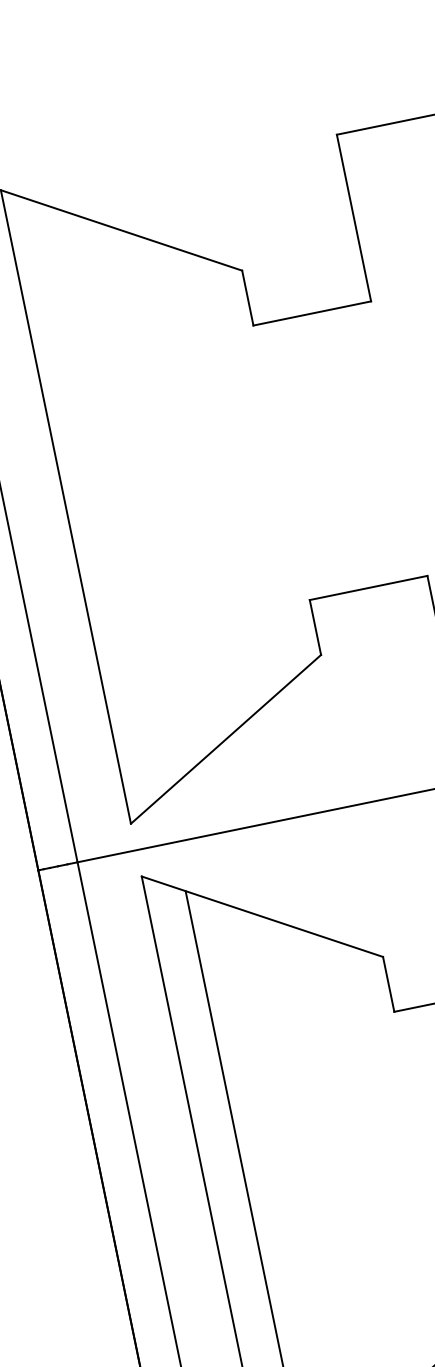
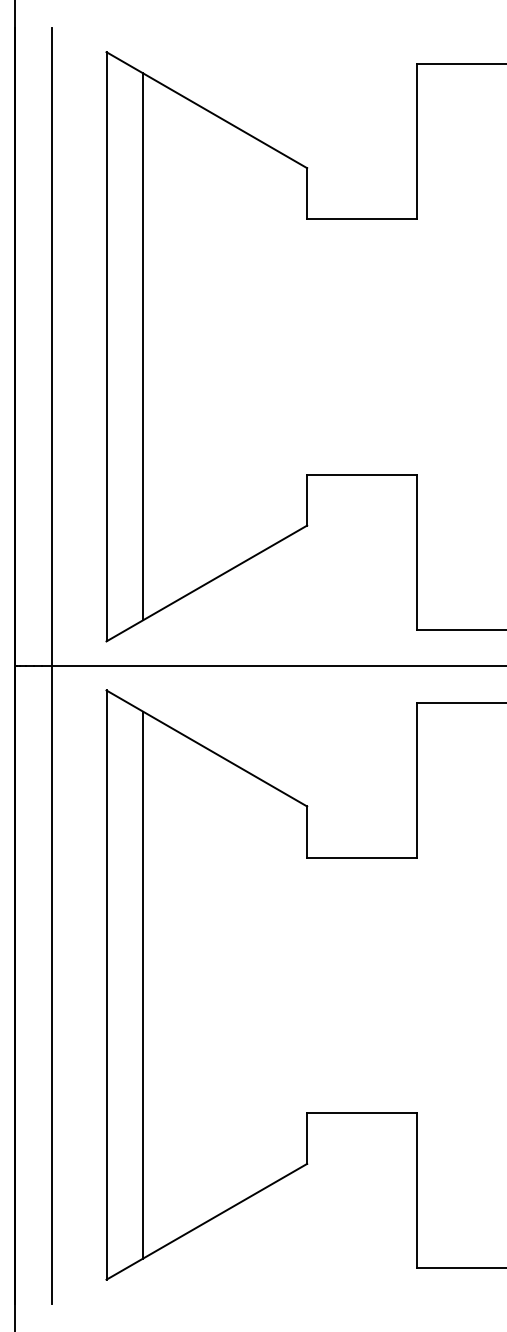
line: (105, 498) -> (143, 346), added

